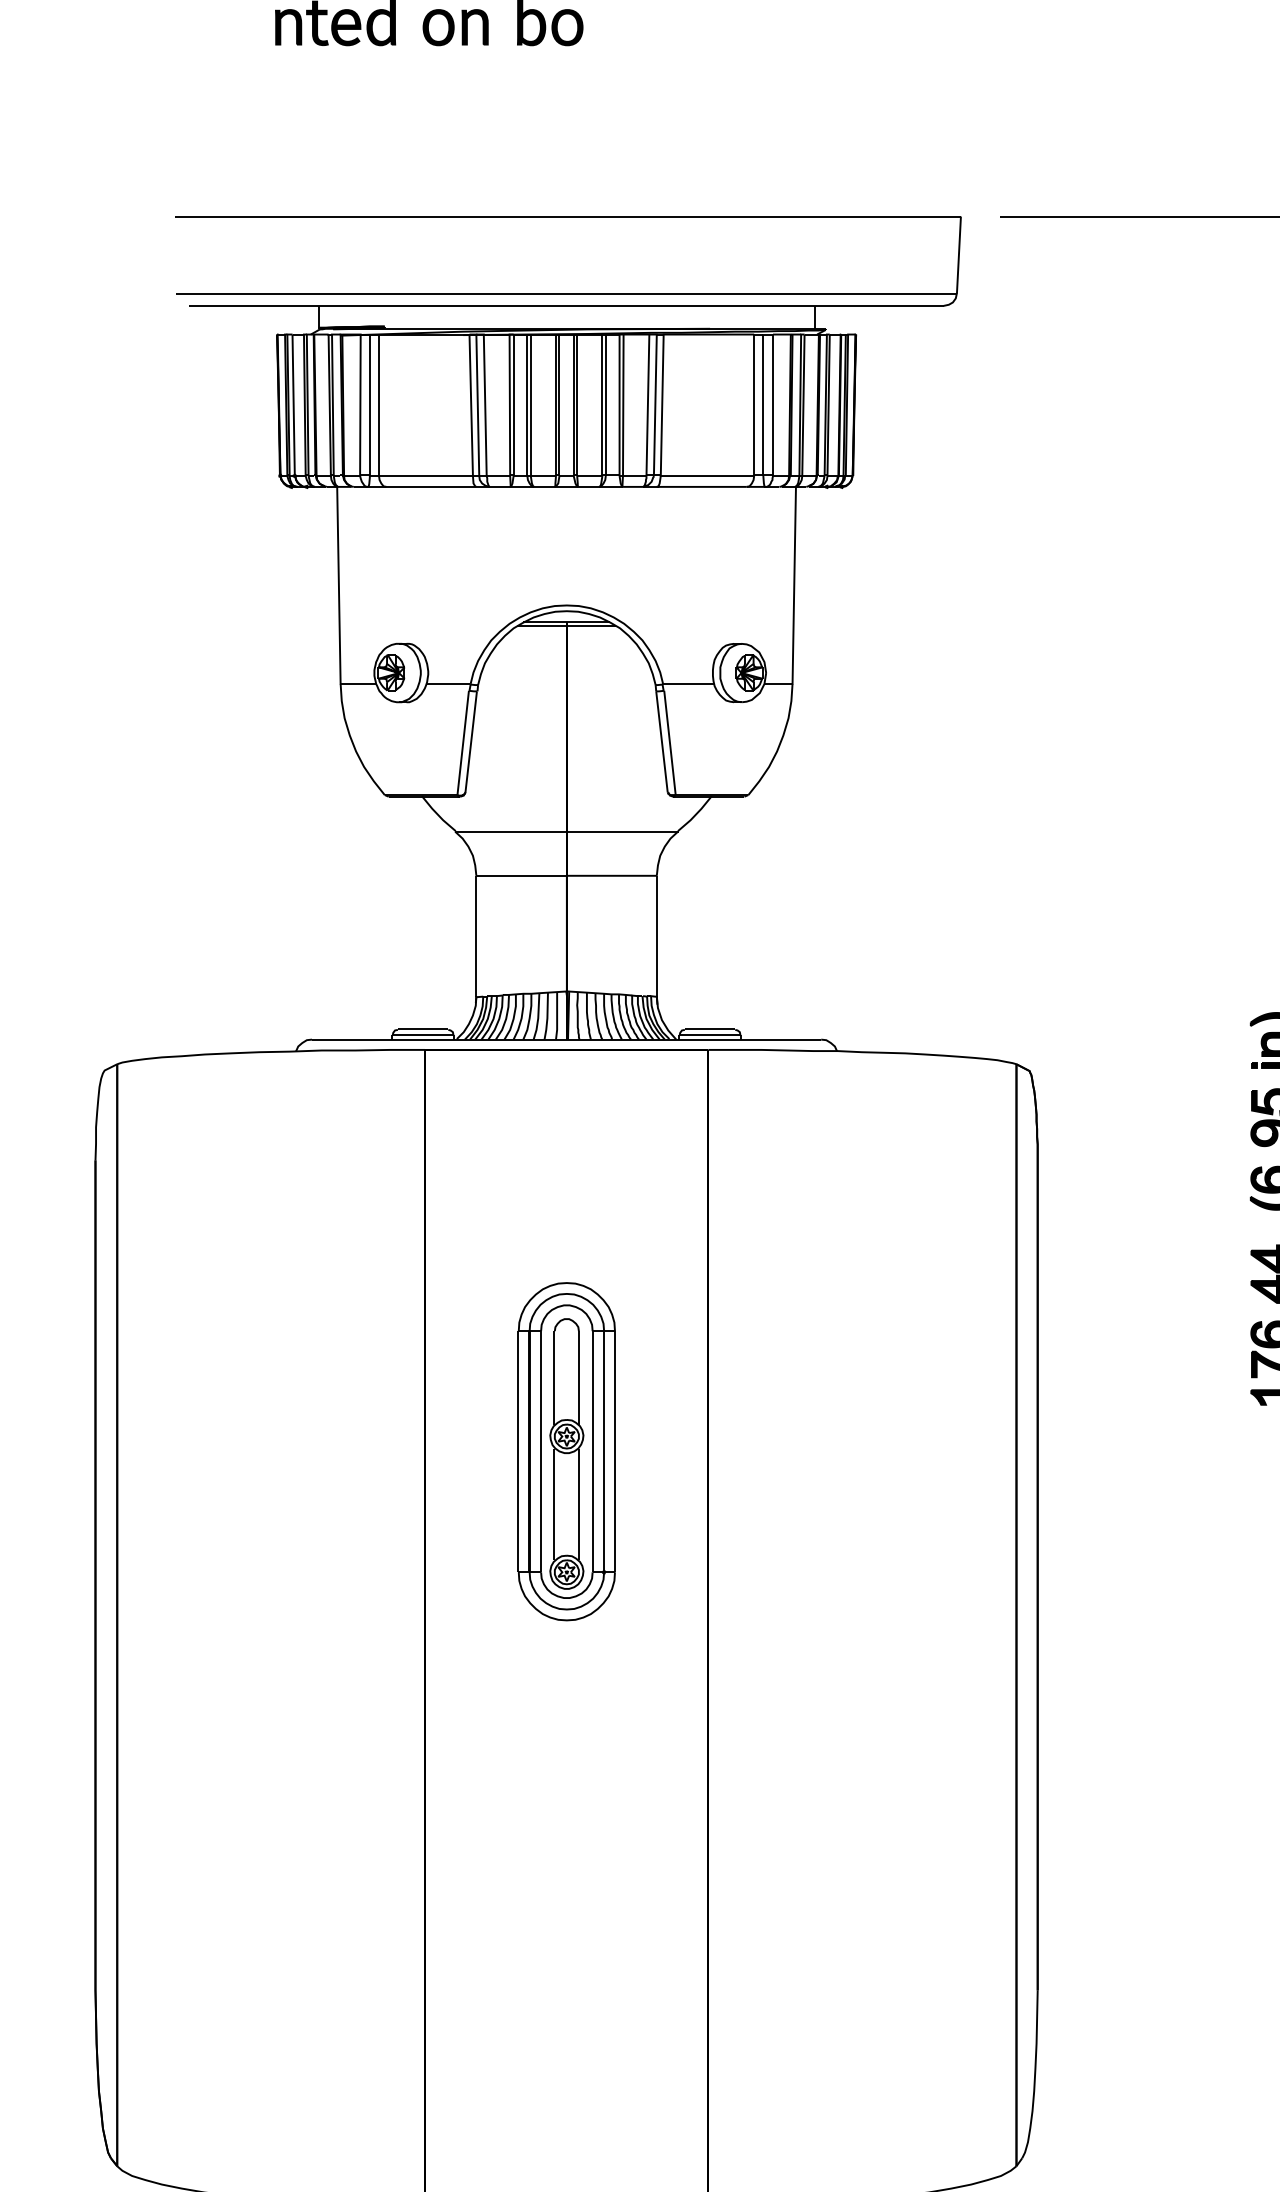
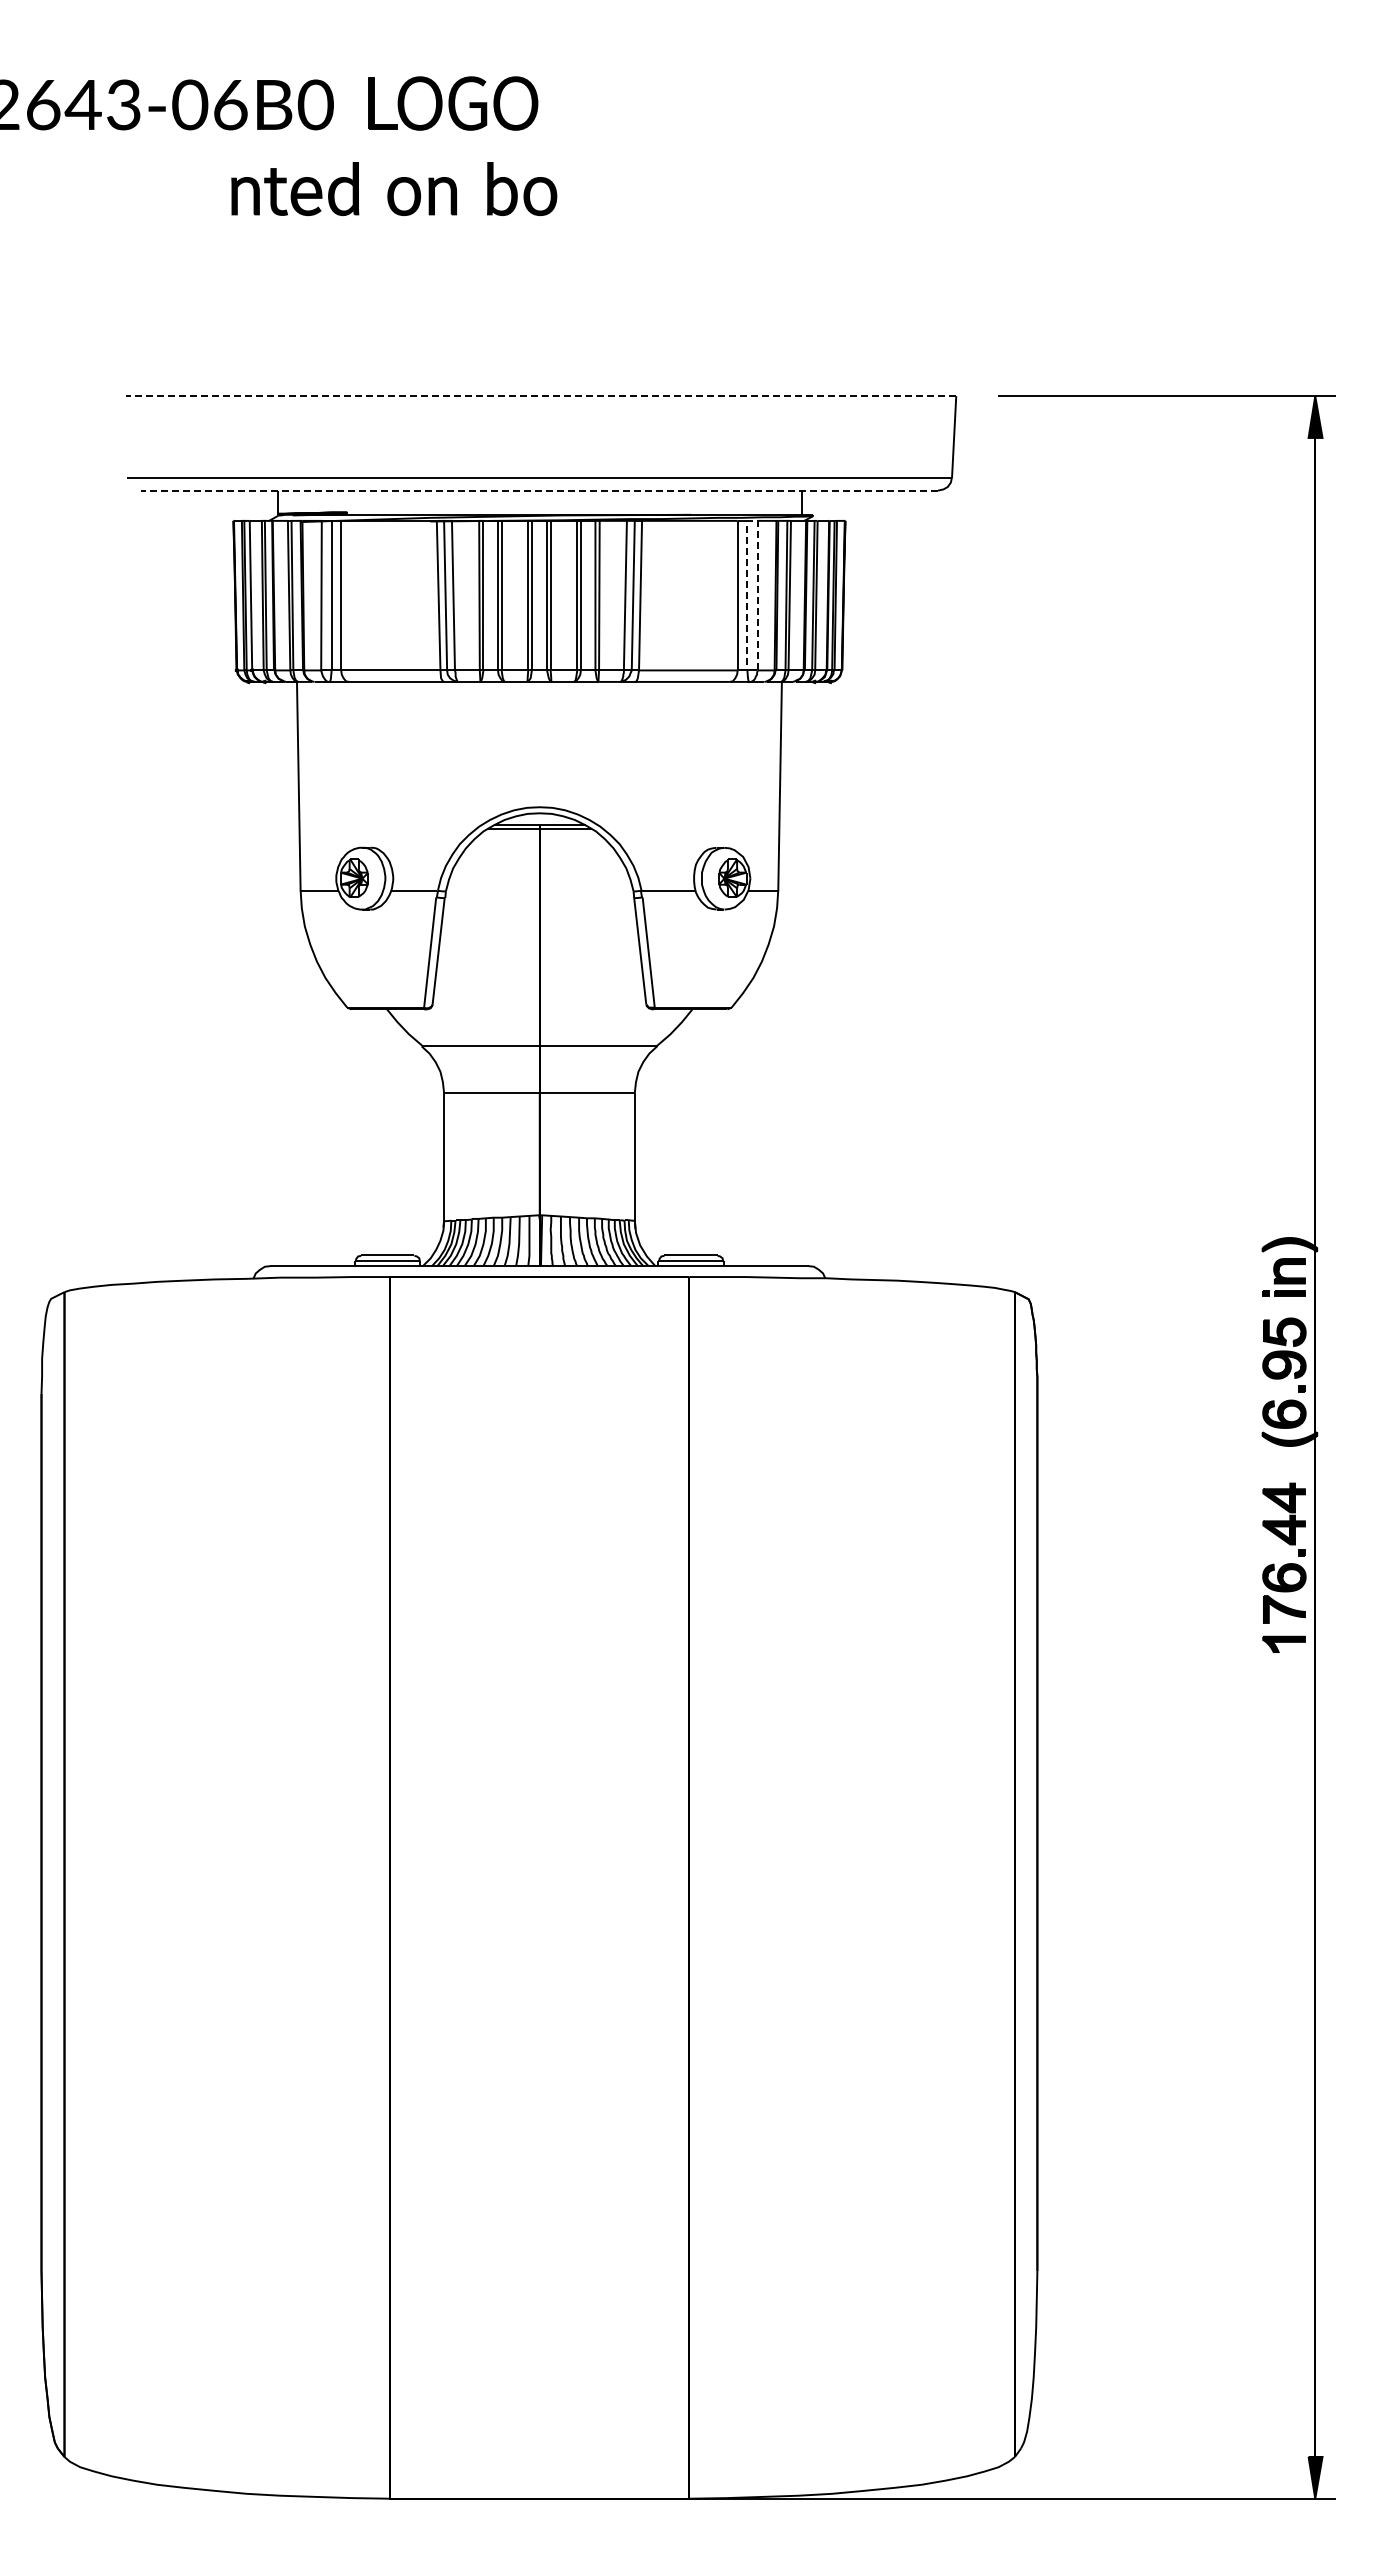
line: (567, 216) -> (540, 396), solid -> dashed
line: (566, 306) -> (539, 491), solid -> dashed
line: (768, 334) -> (752, 520), solid -> dashed
part: (566, 1451) -> (539, 1701), removed

